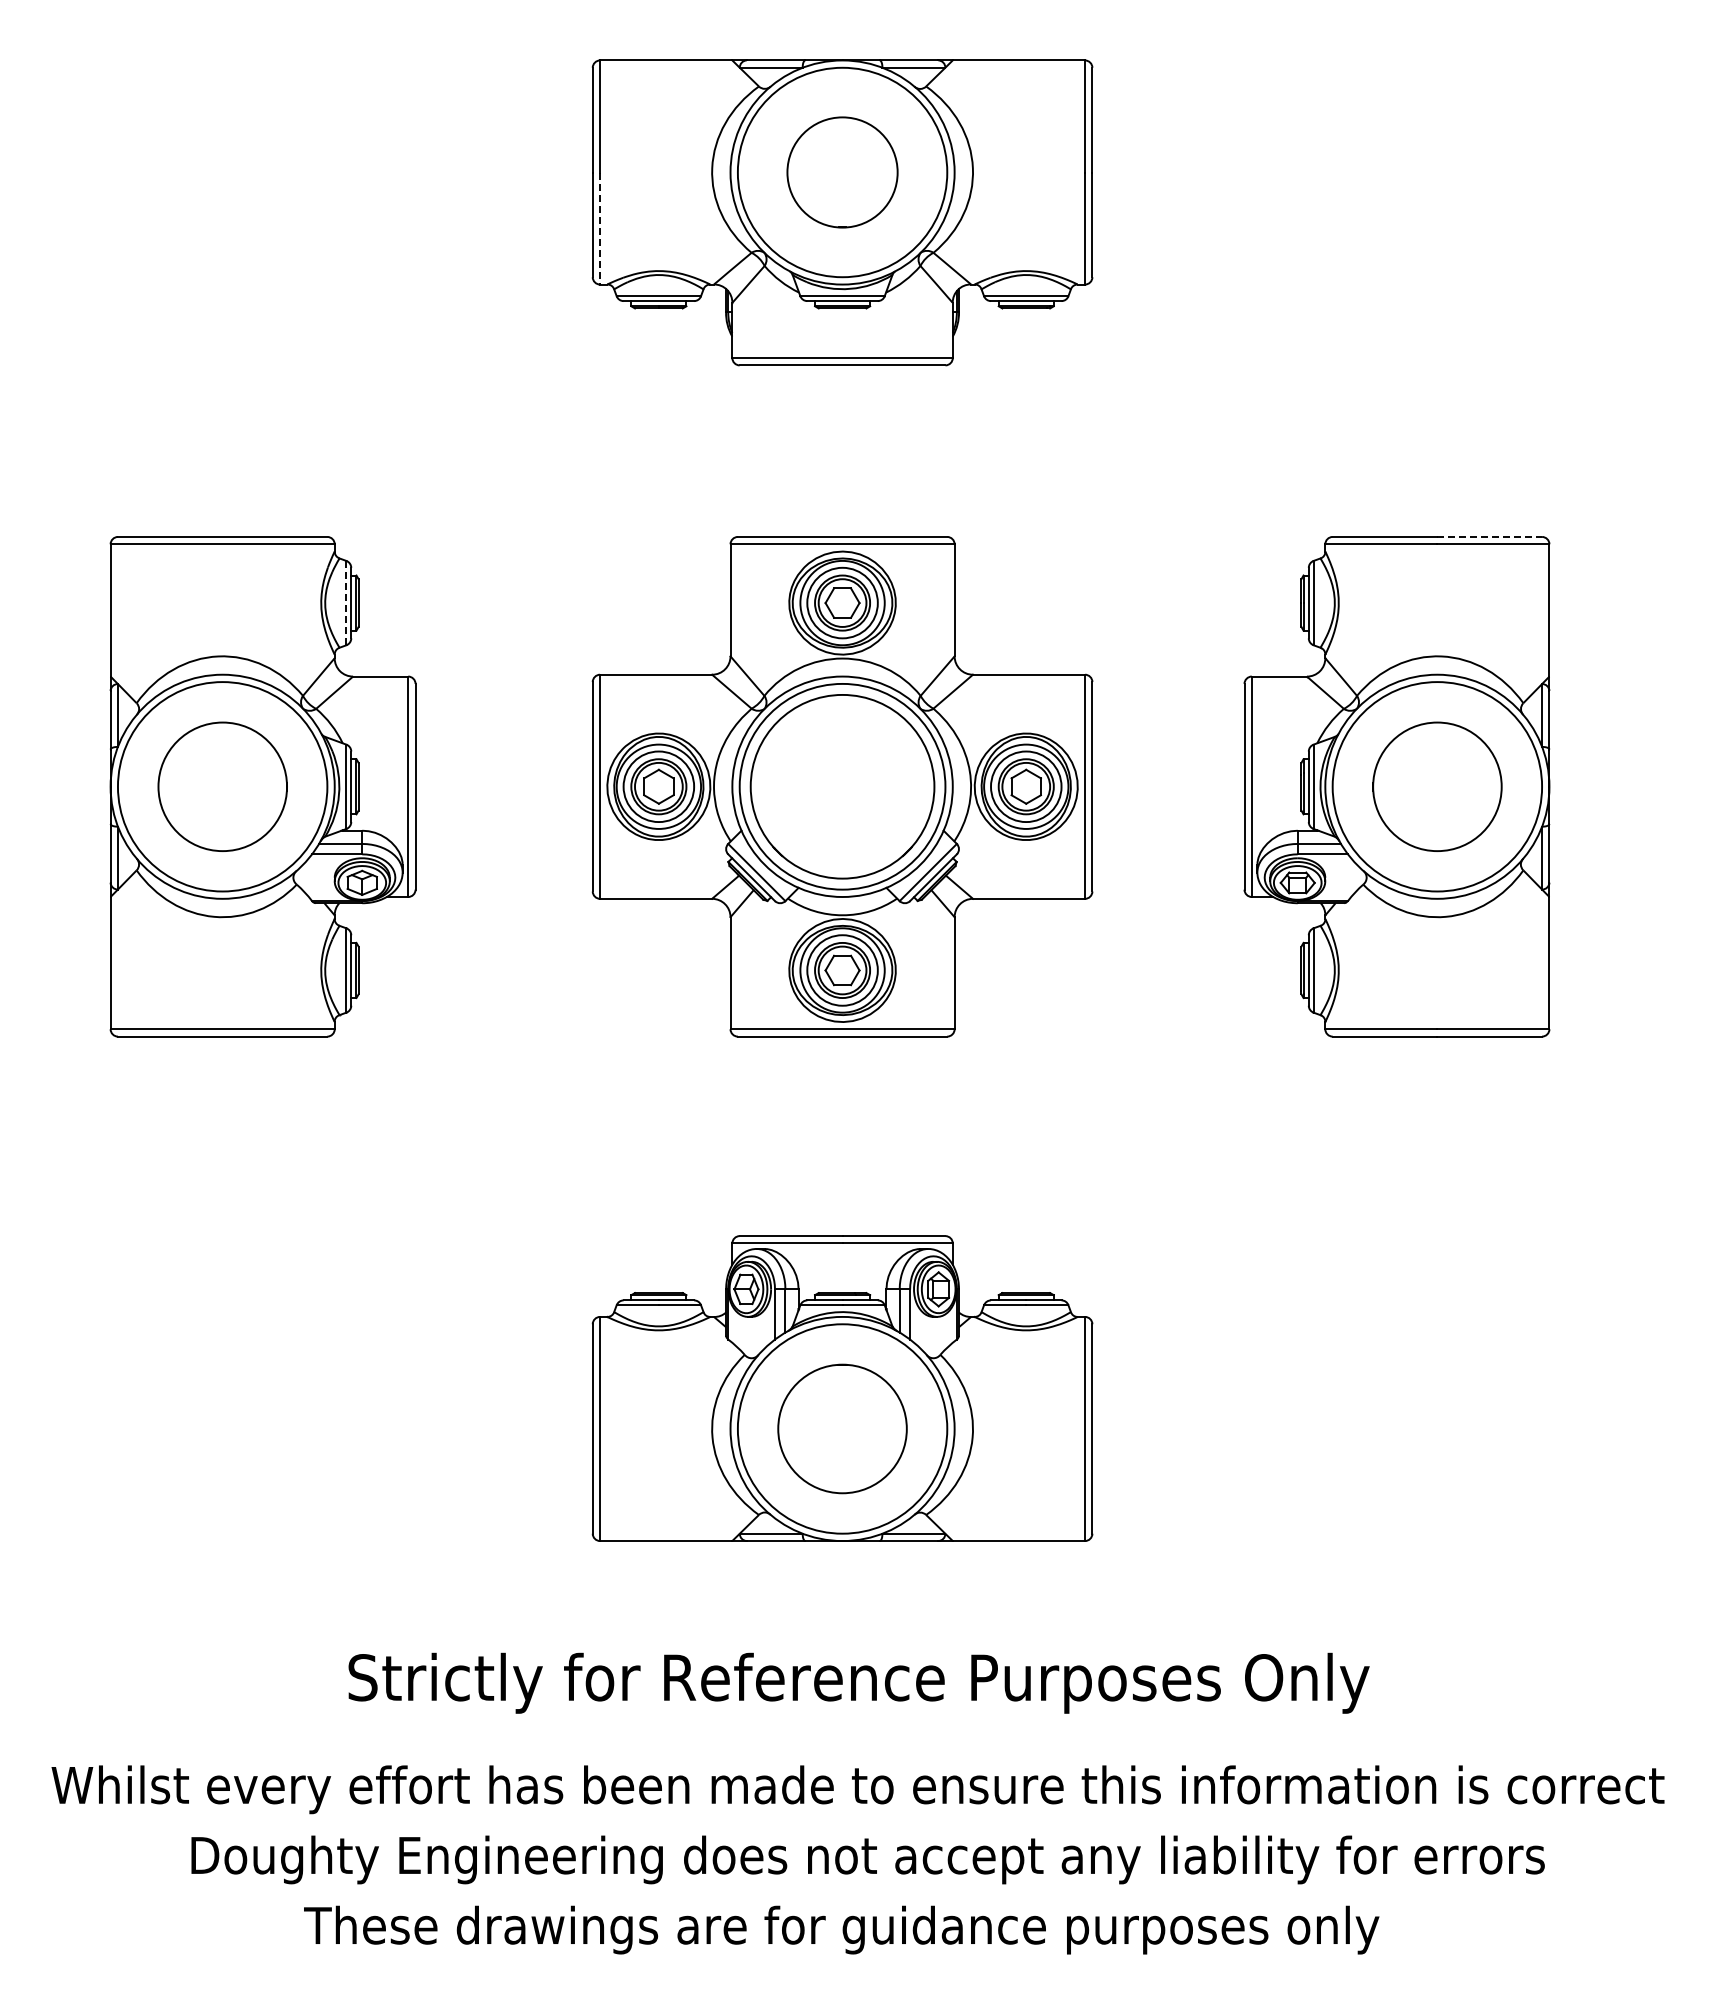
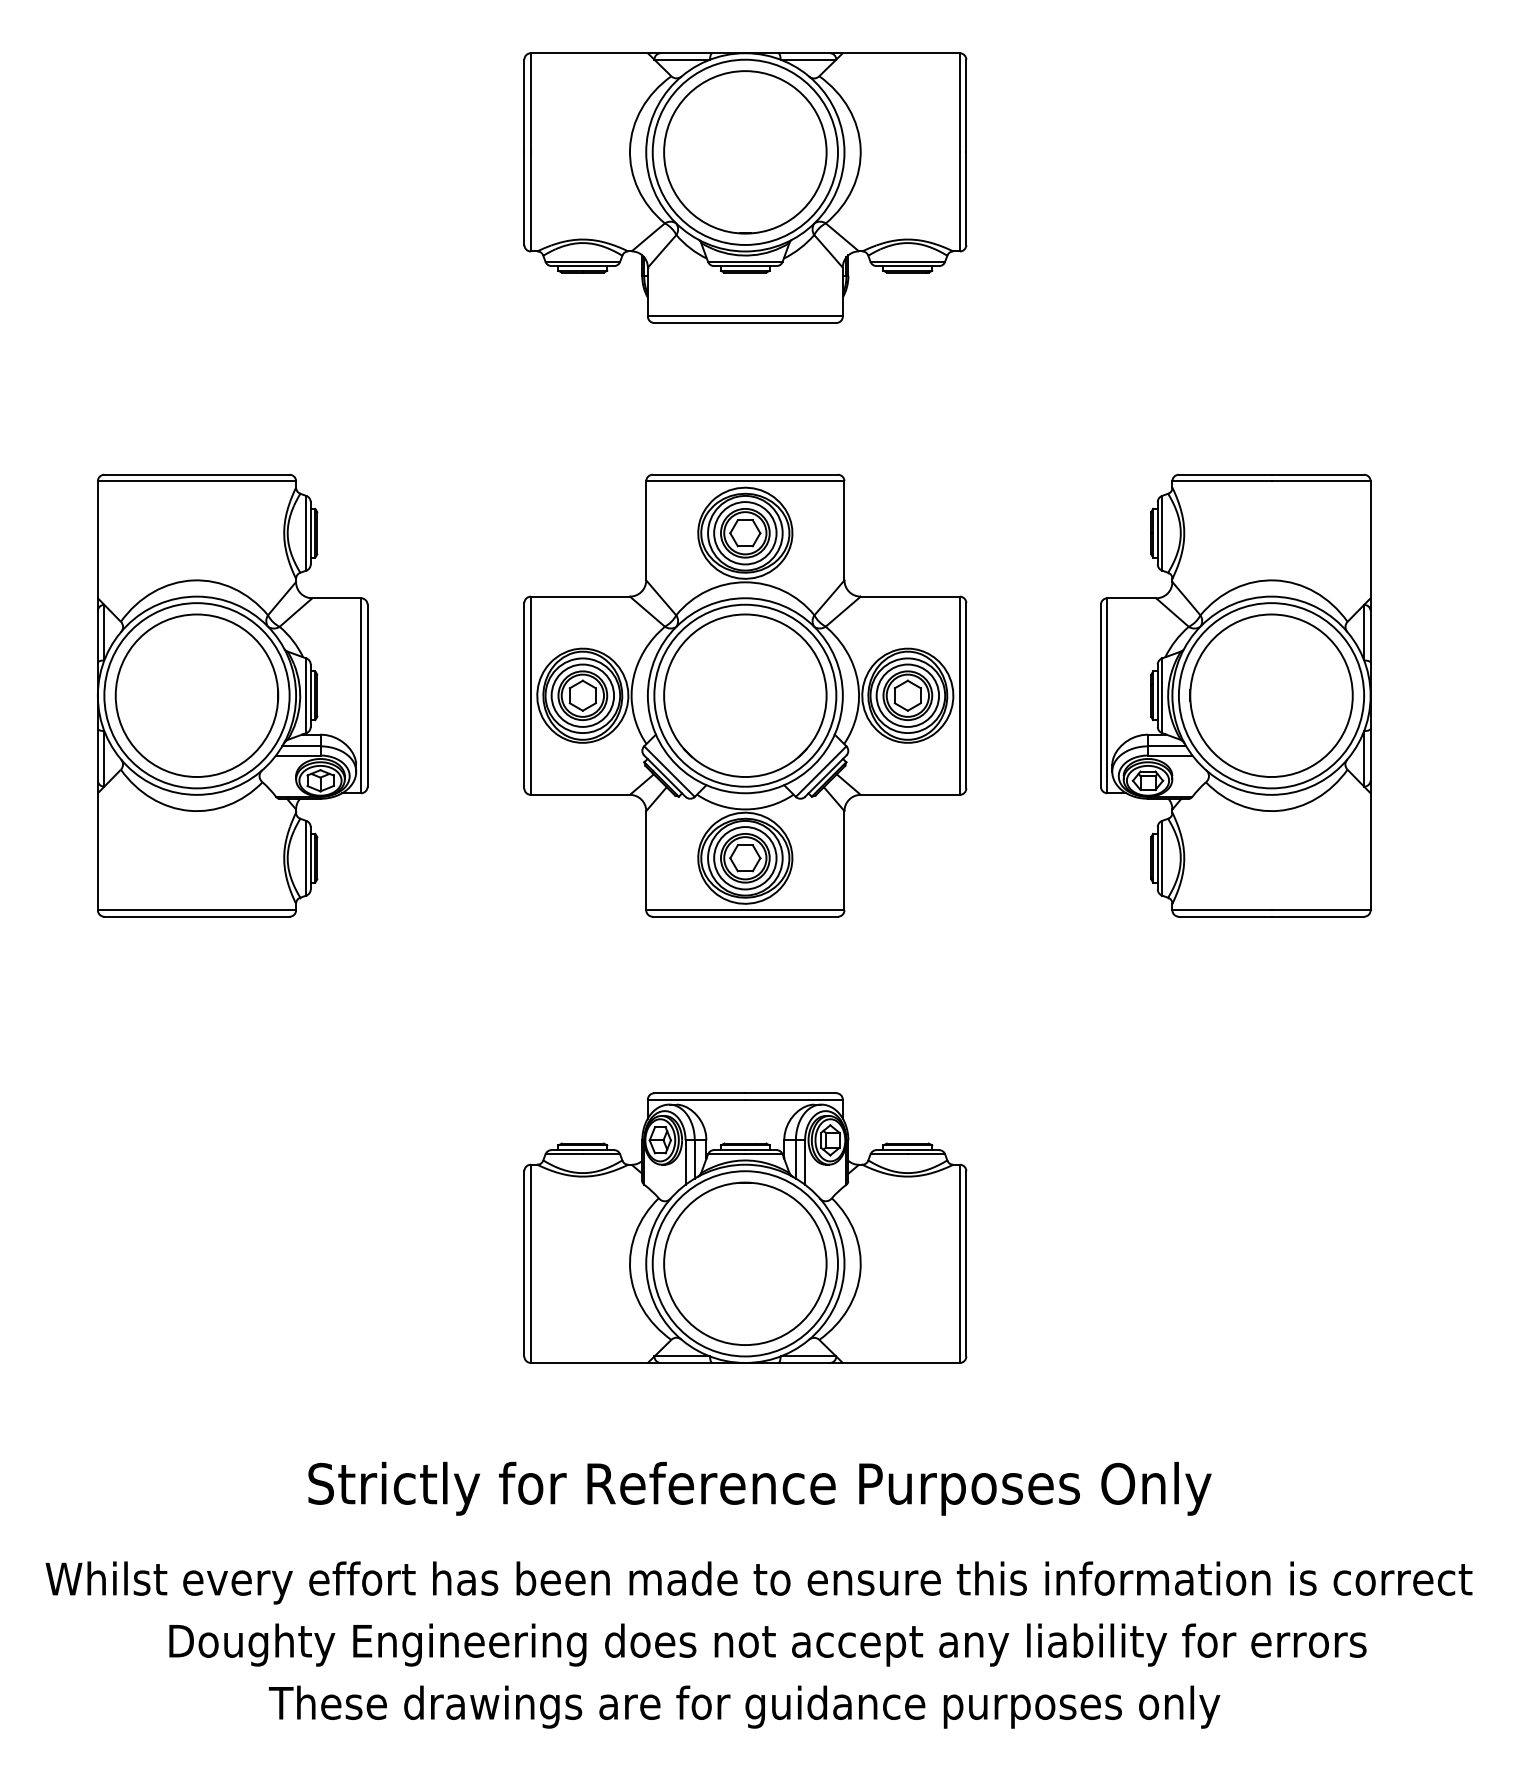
part: (842, 172) -> (745, 152), size x1.67
line: (600, 229) -> (531, 202), dashed -> solid
line: (1490, 536) -> (1318, 474), dashed -> solid
line: (346, 602) -> (306, 532), dashed -> solid
circle: (222, 786) -> (196, 695), size x1.43
part: (1437, 786) -> (1271, 695), size x1.43
part: (842, 1428) -> (745, 1263), size x1.43

